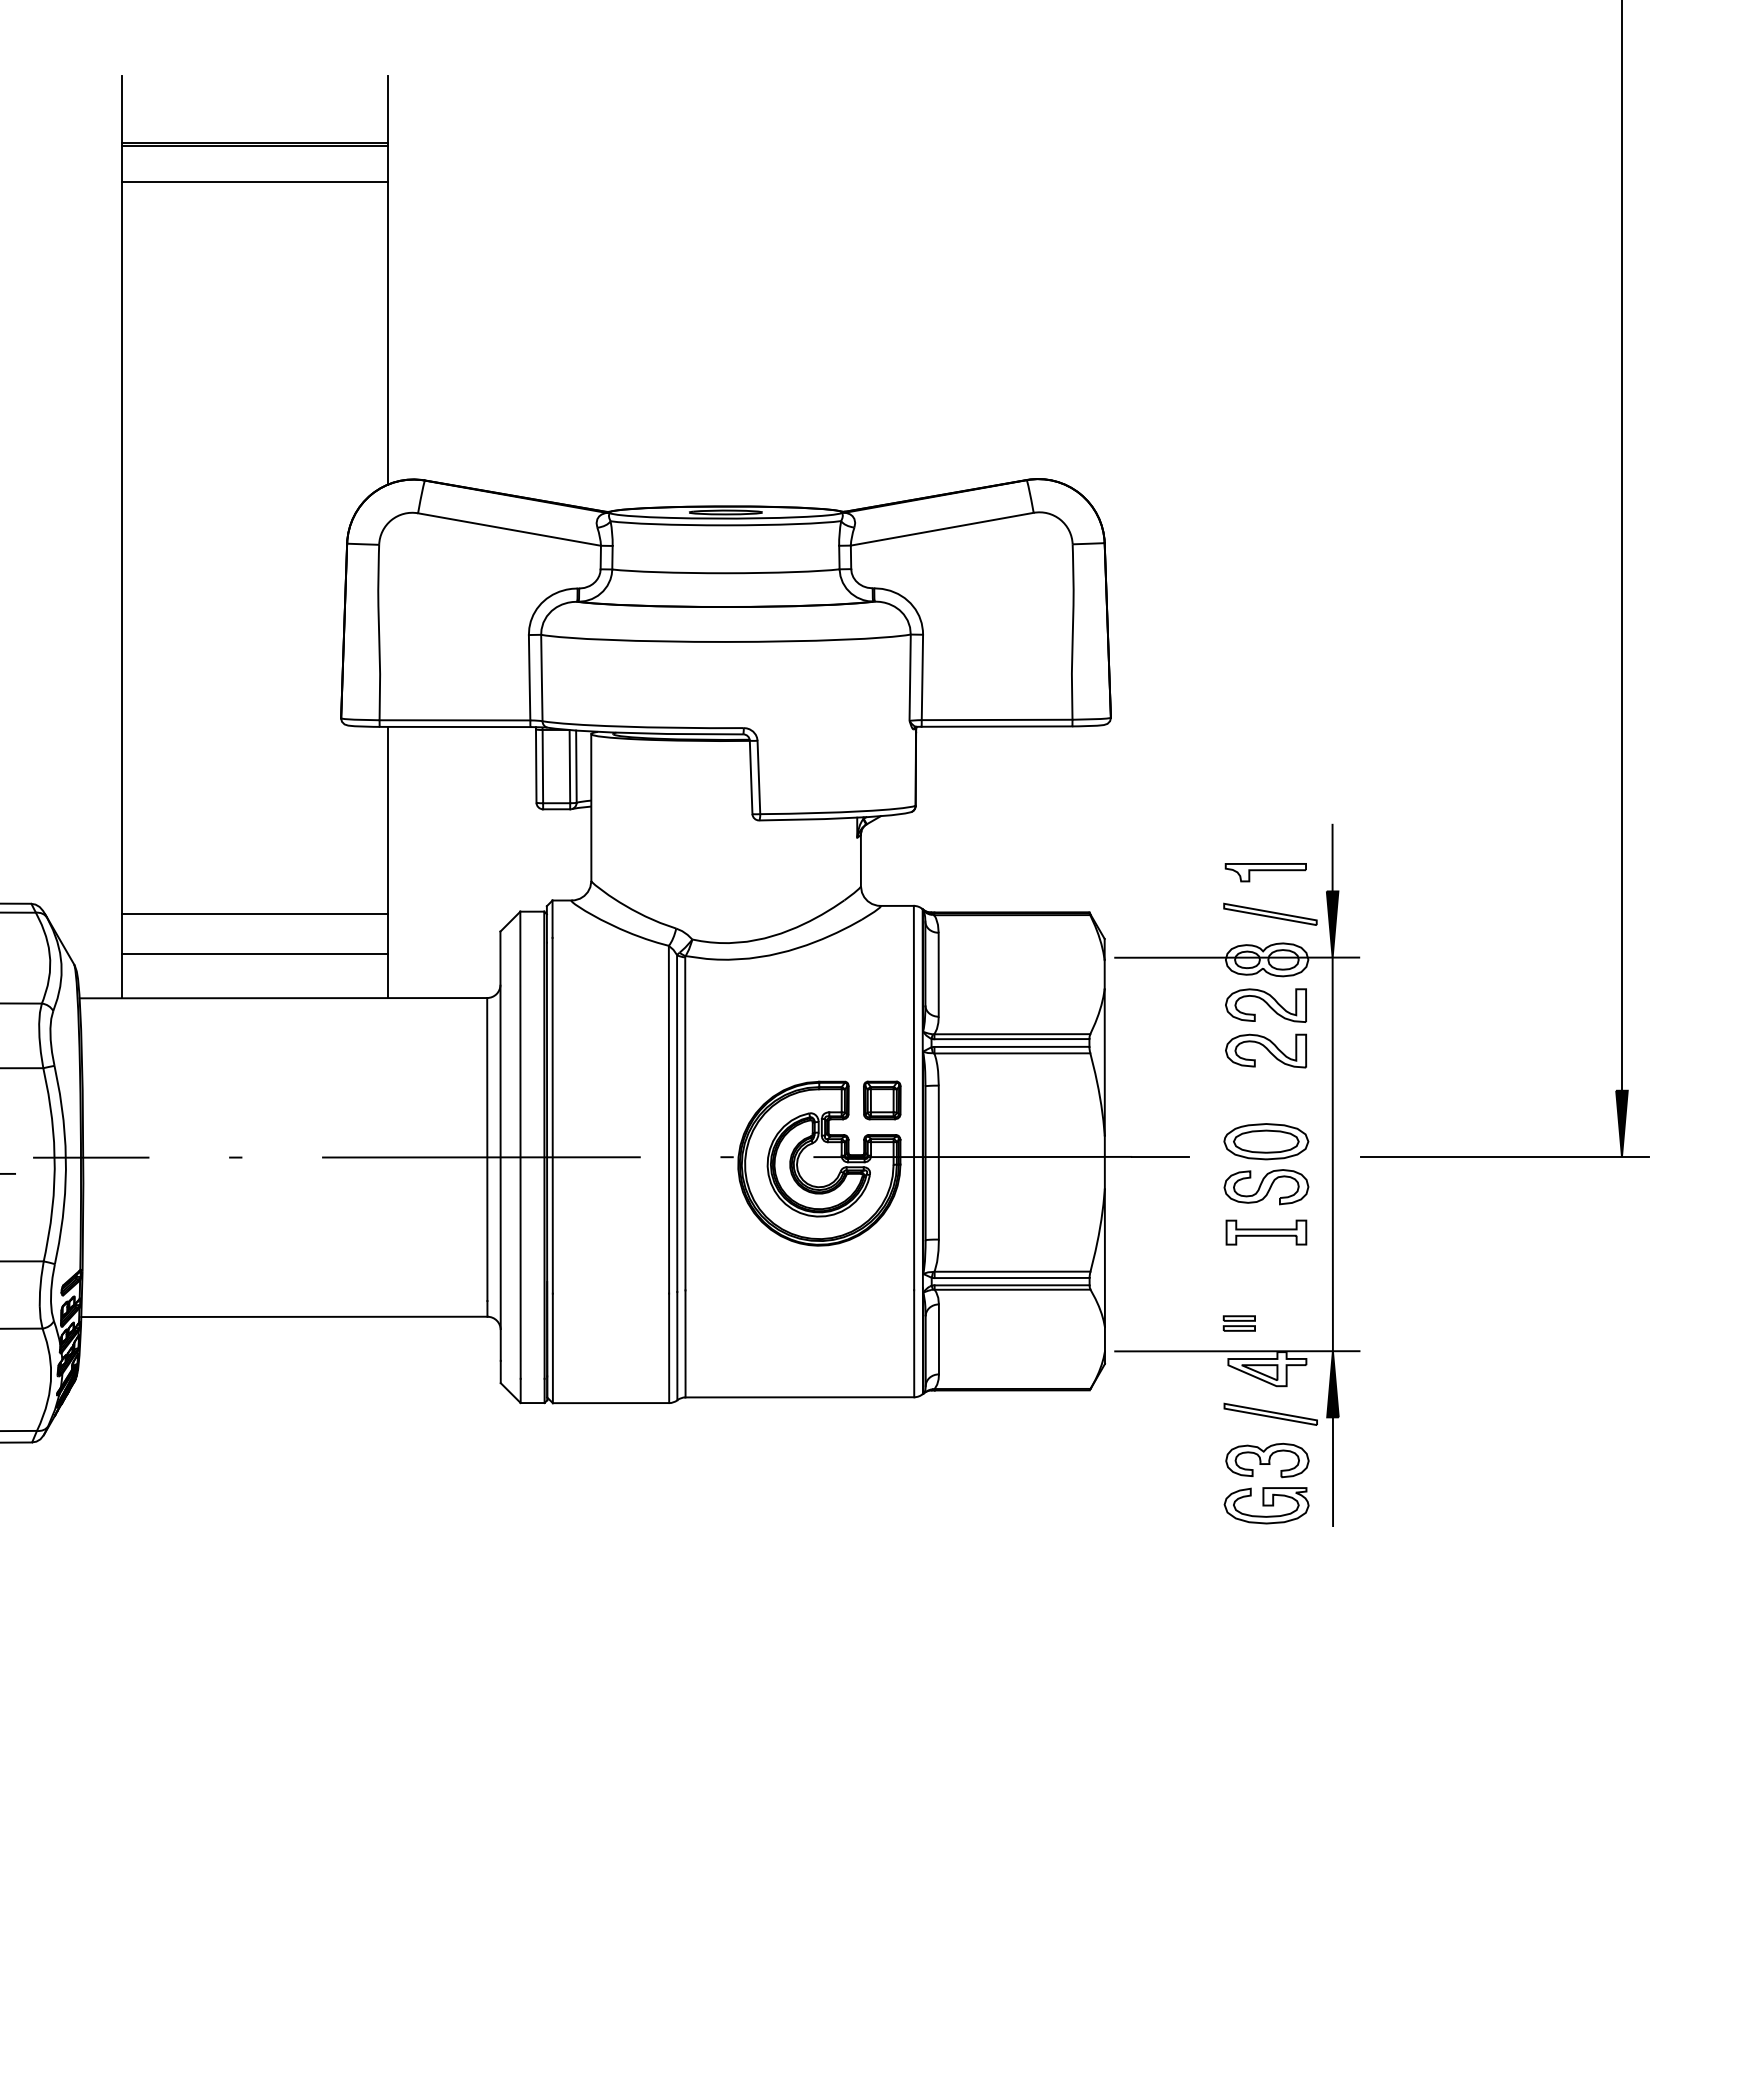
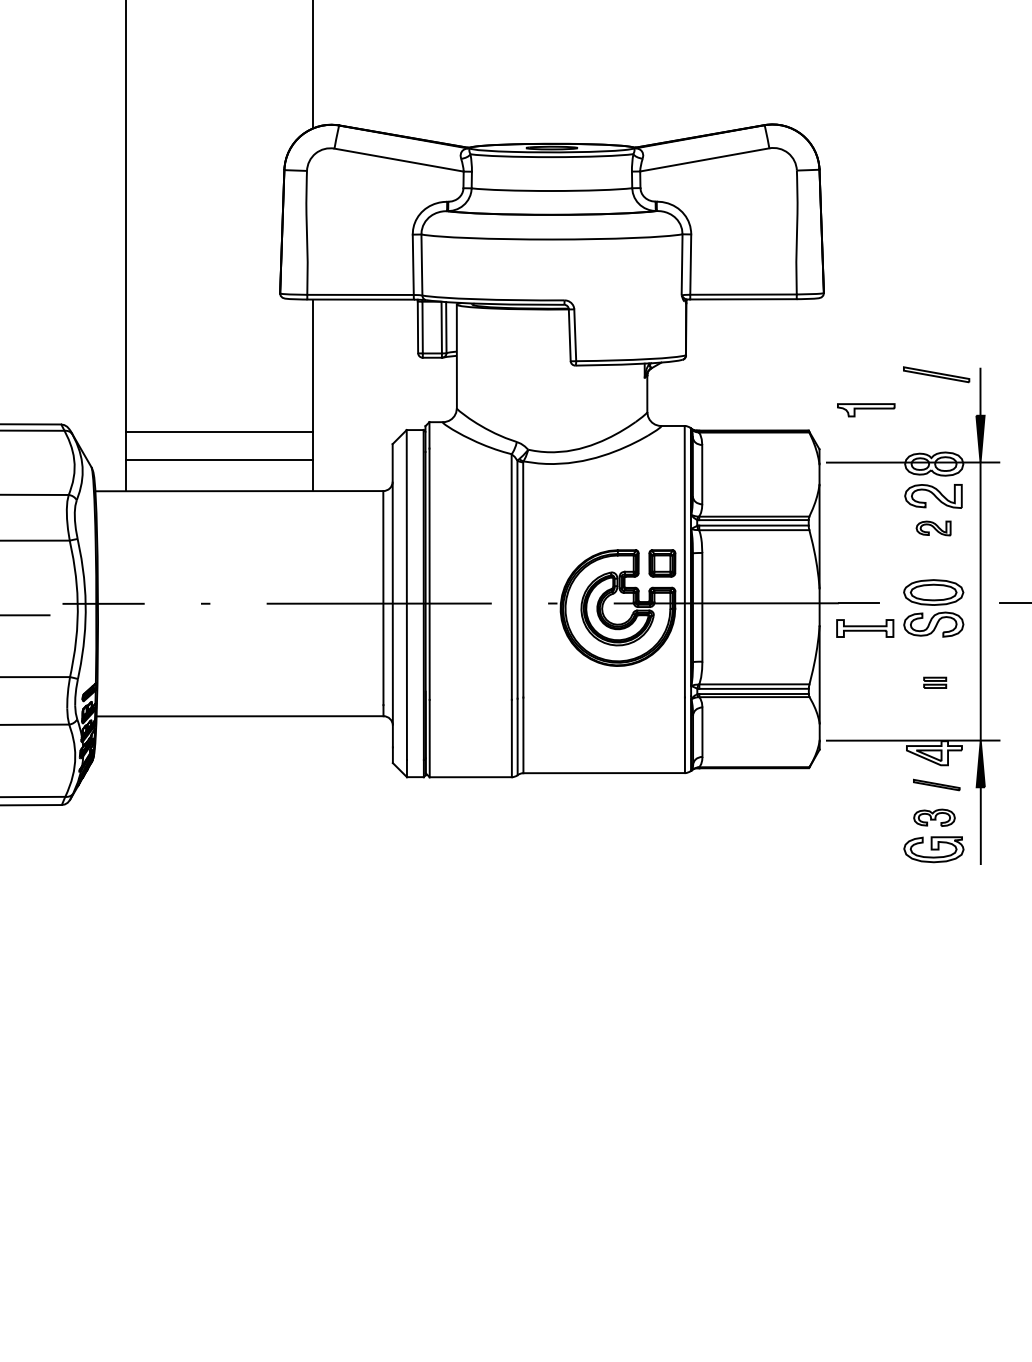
part: (1265, 872) -> (866, 410), moved
part: (1270, 913) -> (936, 374), moved
part: (1266, 1050) -> (933, 528), size x0.6
part: (1266, 1232) -> (865, 628), moved
part: (1238, 1323) -> (934, 682), moved
part: (1270, 1413) -> (936, 784), size x0.7
part: (1267, 1460) -> (934, 817), size x0.7

